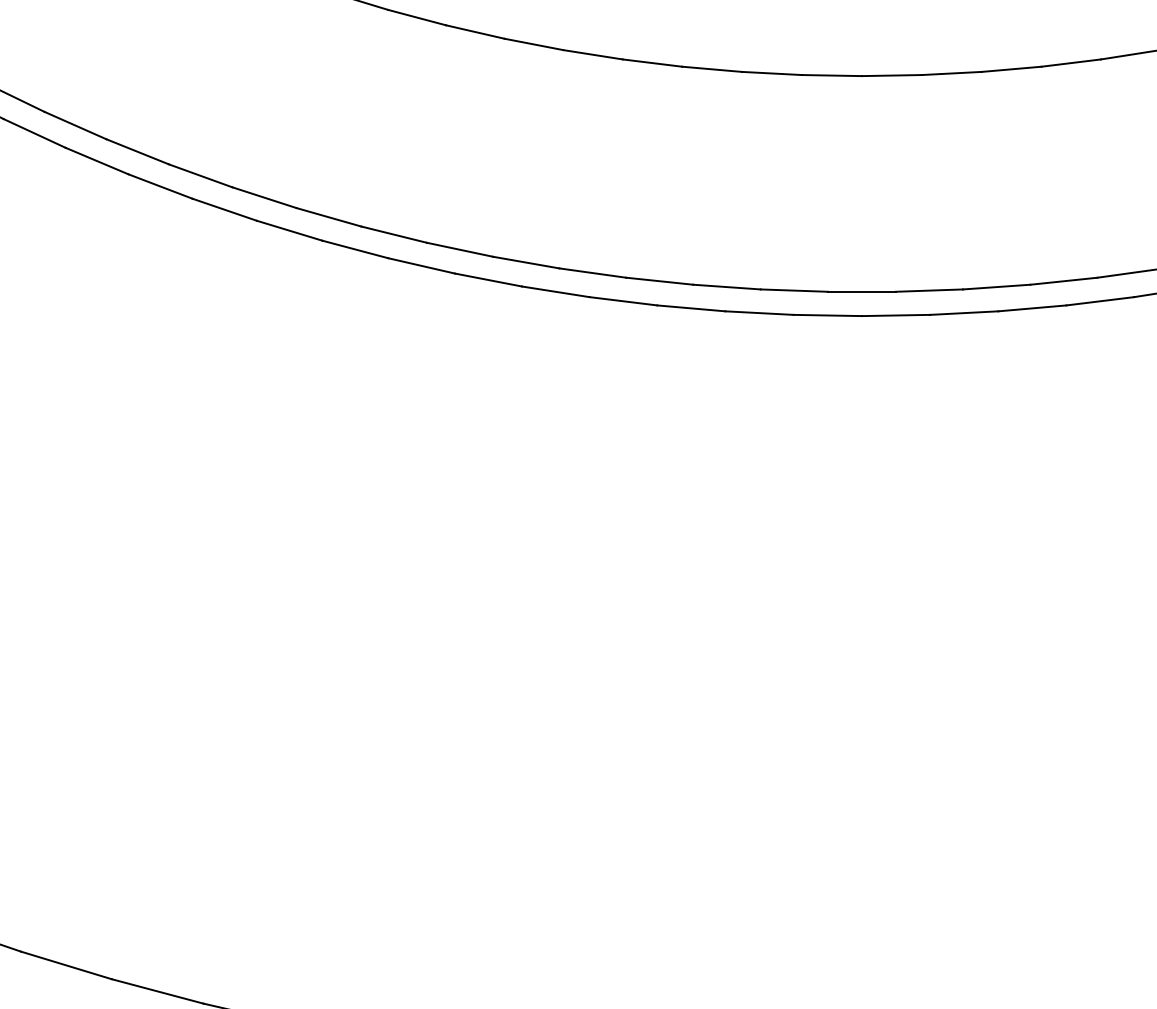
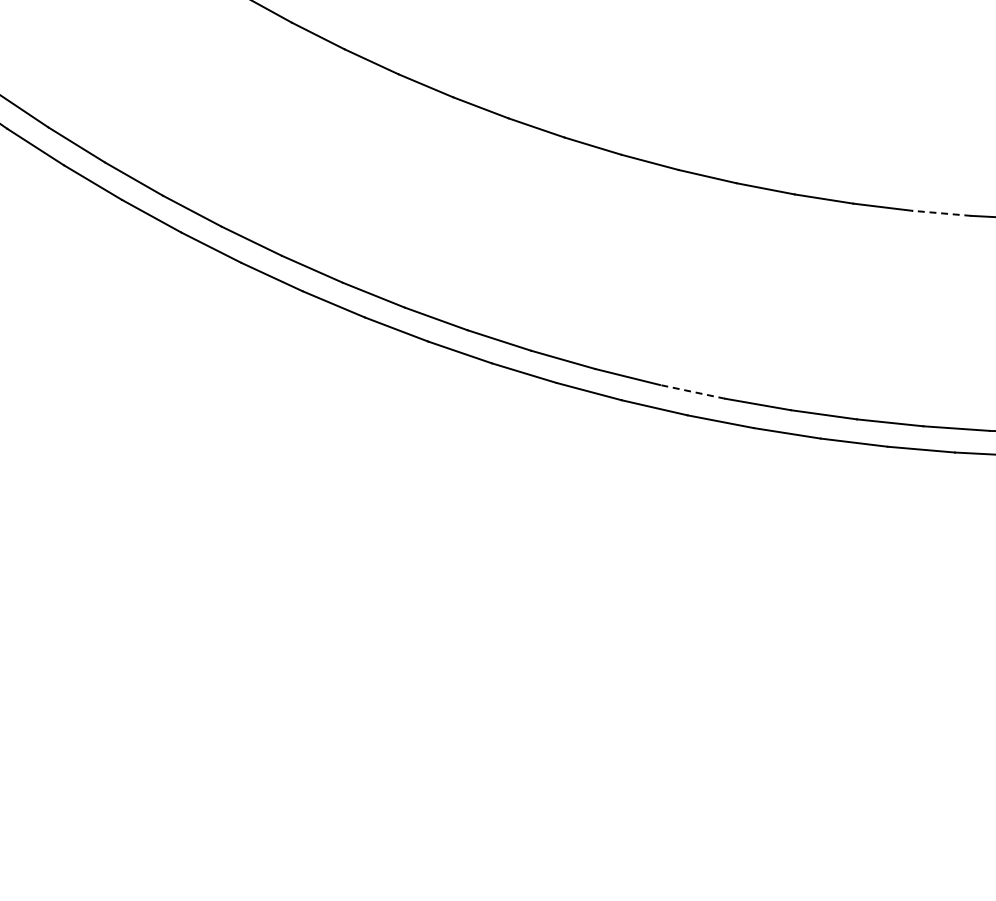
line: (1071, 63) -> (941, 213), solid -> dashed
line: (861, 291) -> (692, 391), solid -> dashed

